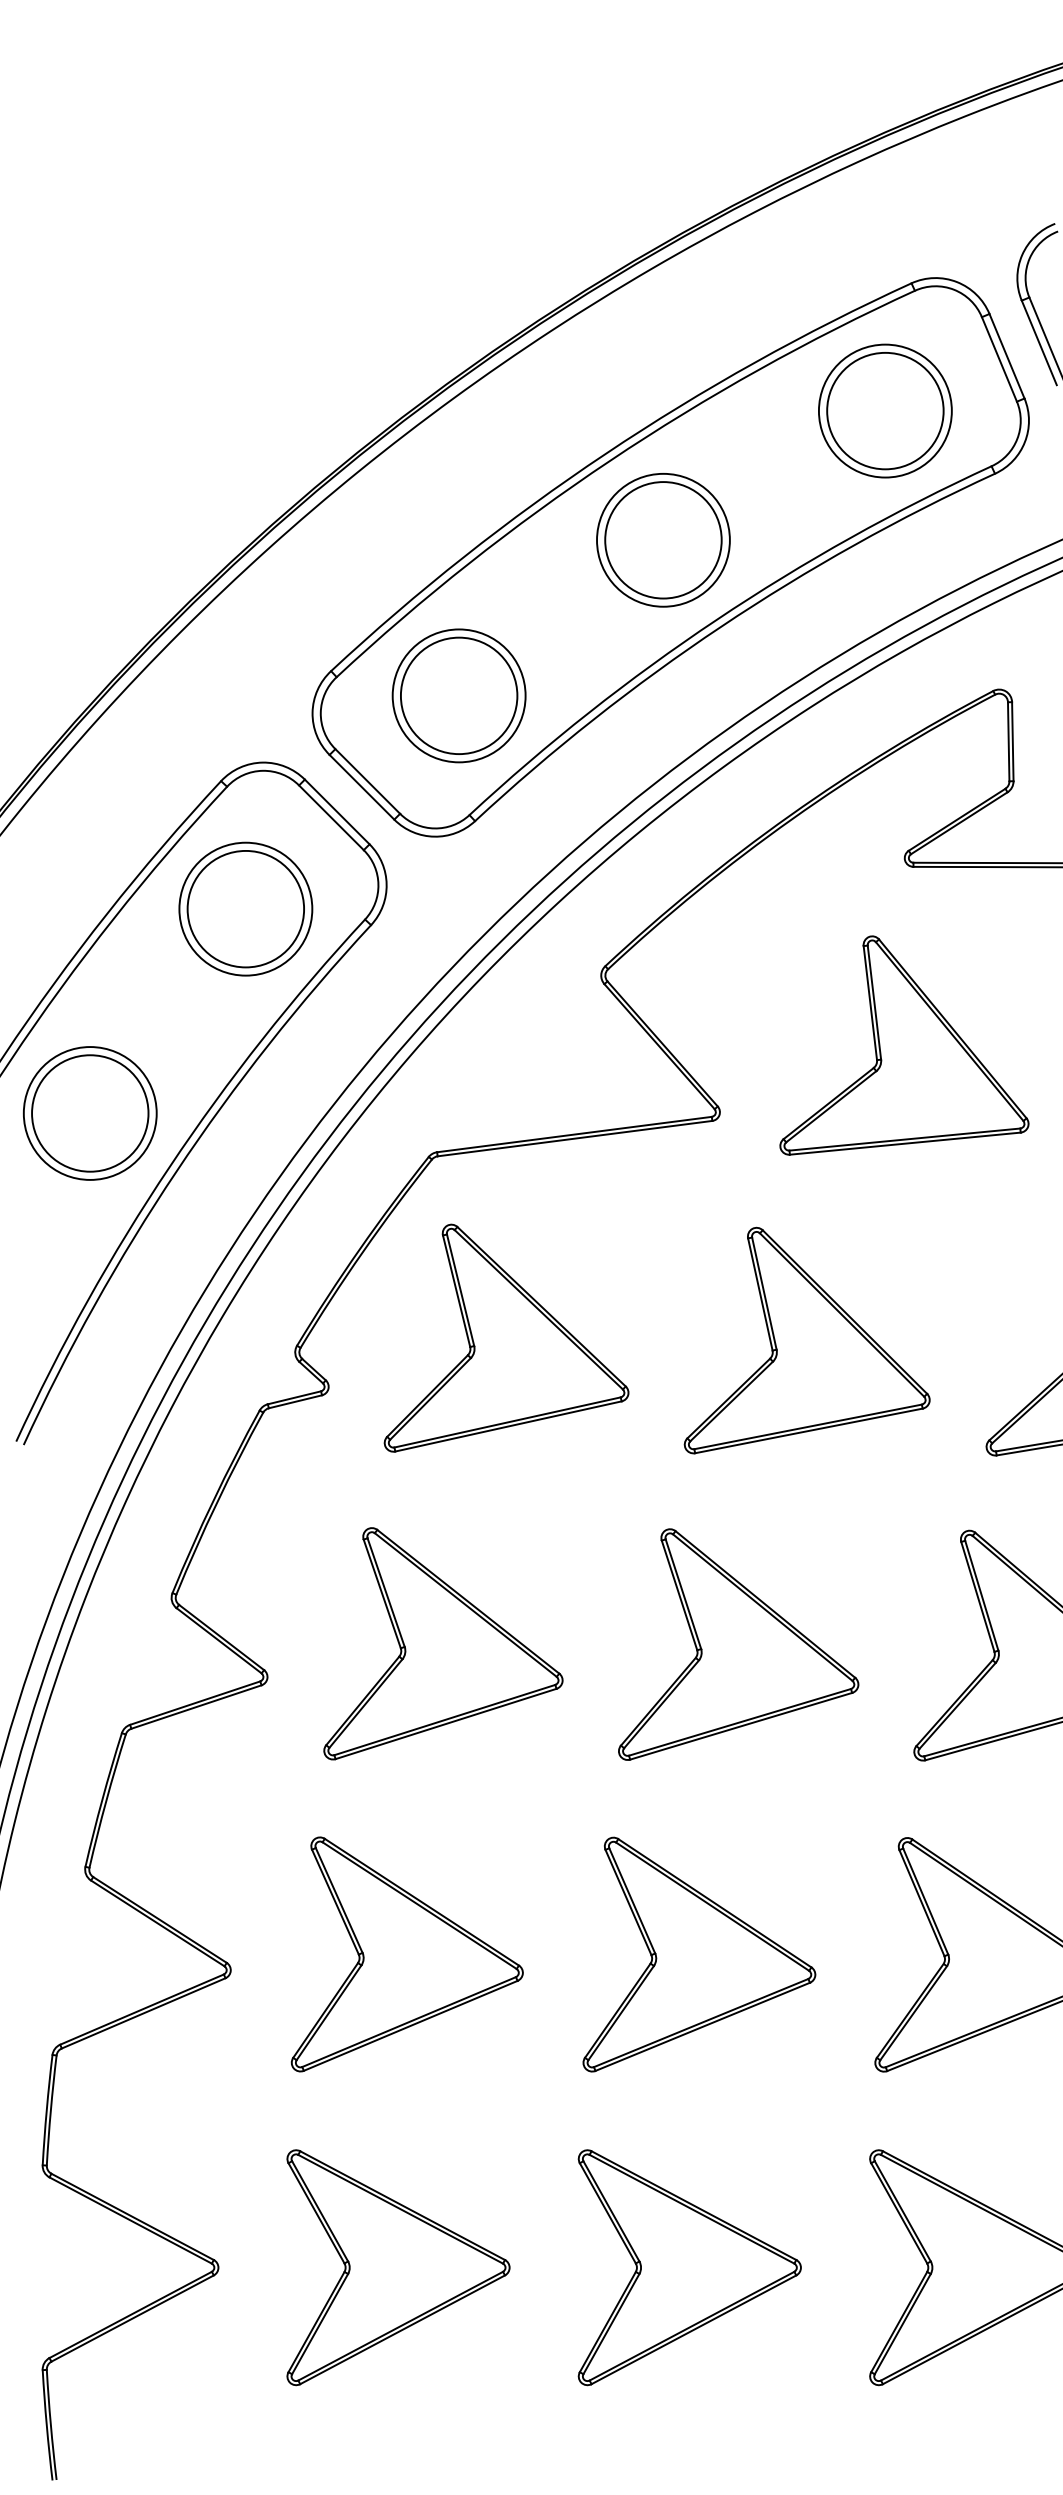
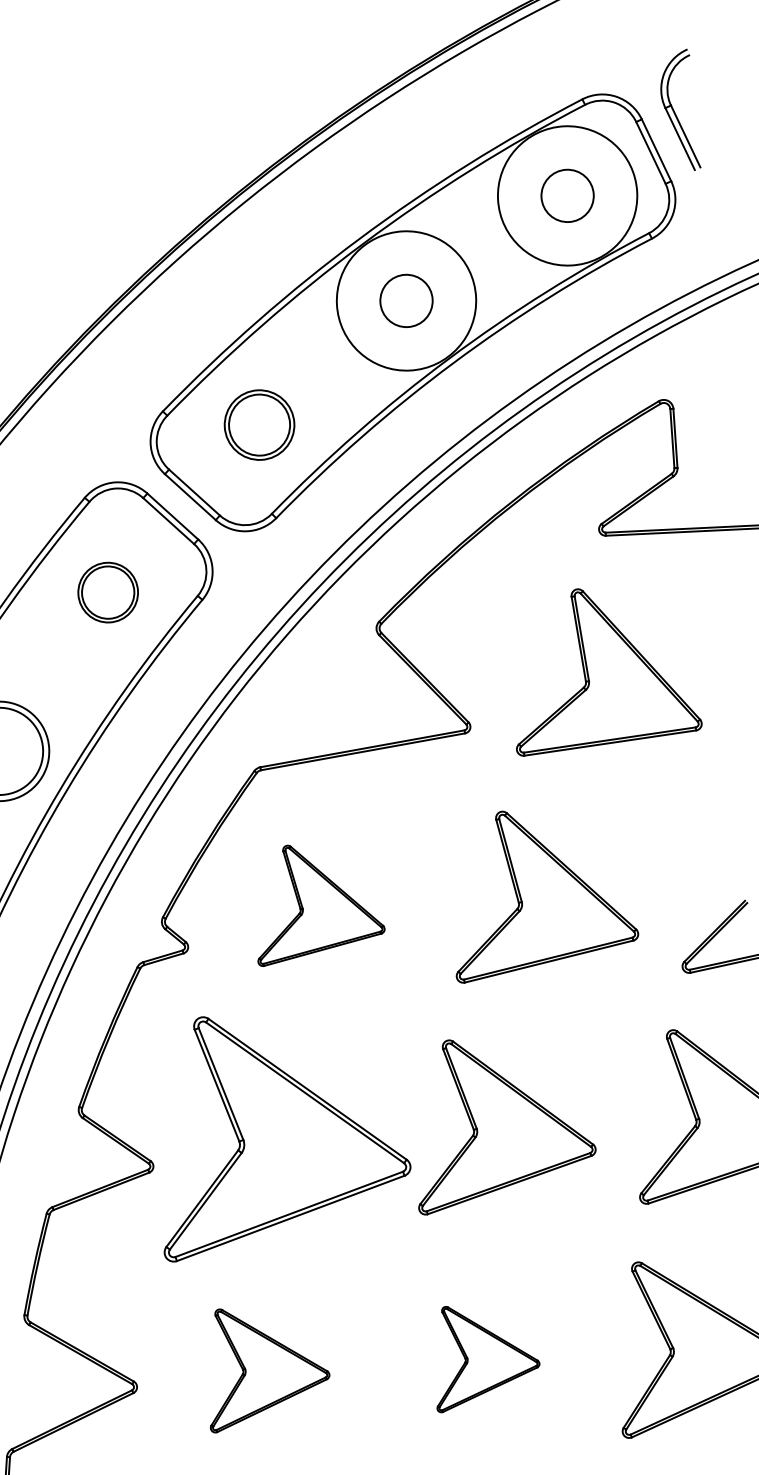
circle: (884, 410) -> (566, 195), size x1.4
circle: (885, 410) -> (567, 195), size x0.6
circle: (663, 539) -> (406, 300), size x1.4
circle: (663, 540) -> (406, 301), size x0.6
part: (458, 695) -> (259, 424), size x0.7
part: (245, 908) -> (107, 592), size x0.6
part: (506, 1337) -> (319, 903), size x0.7
part: (443, 1643) -> (283, 1134), size x1.4
part: (406, 1954) -> (267, 1368), size x0.7
part: (699, 1954) -> (487, 1357), size x0.6

